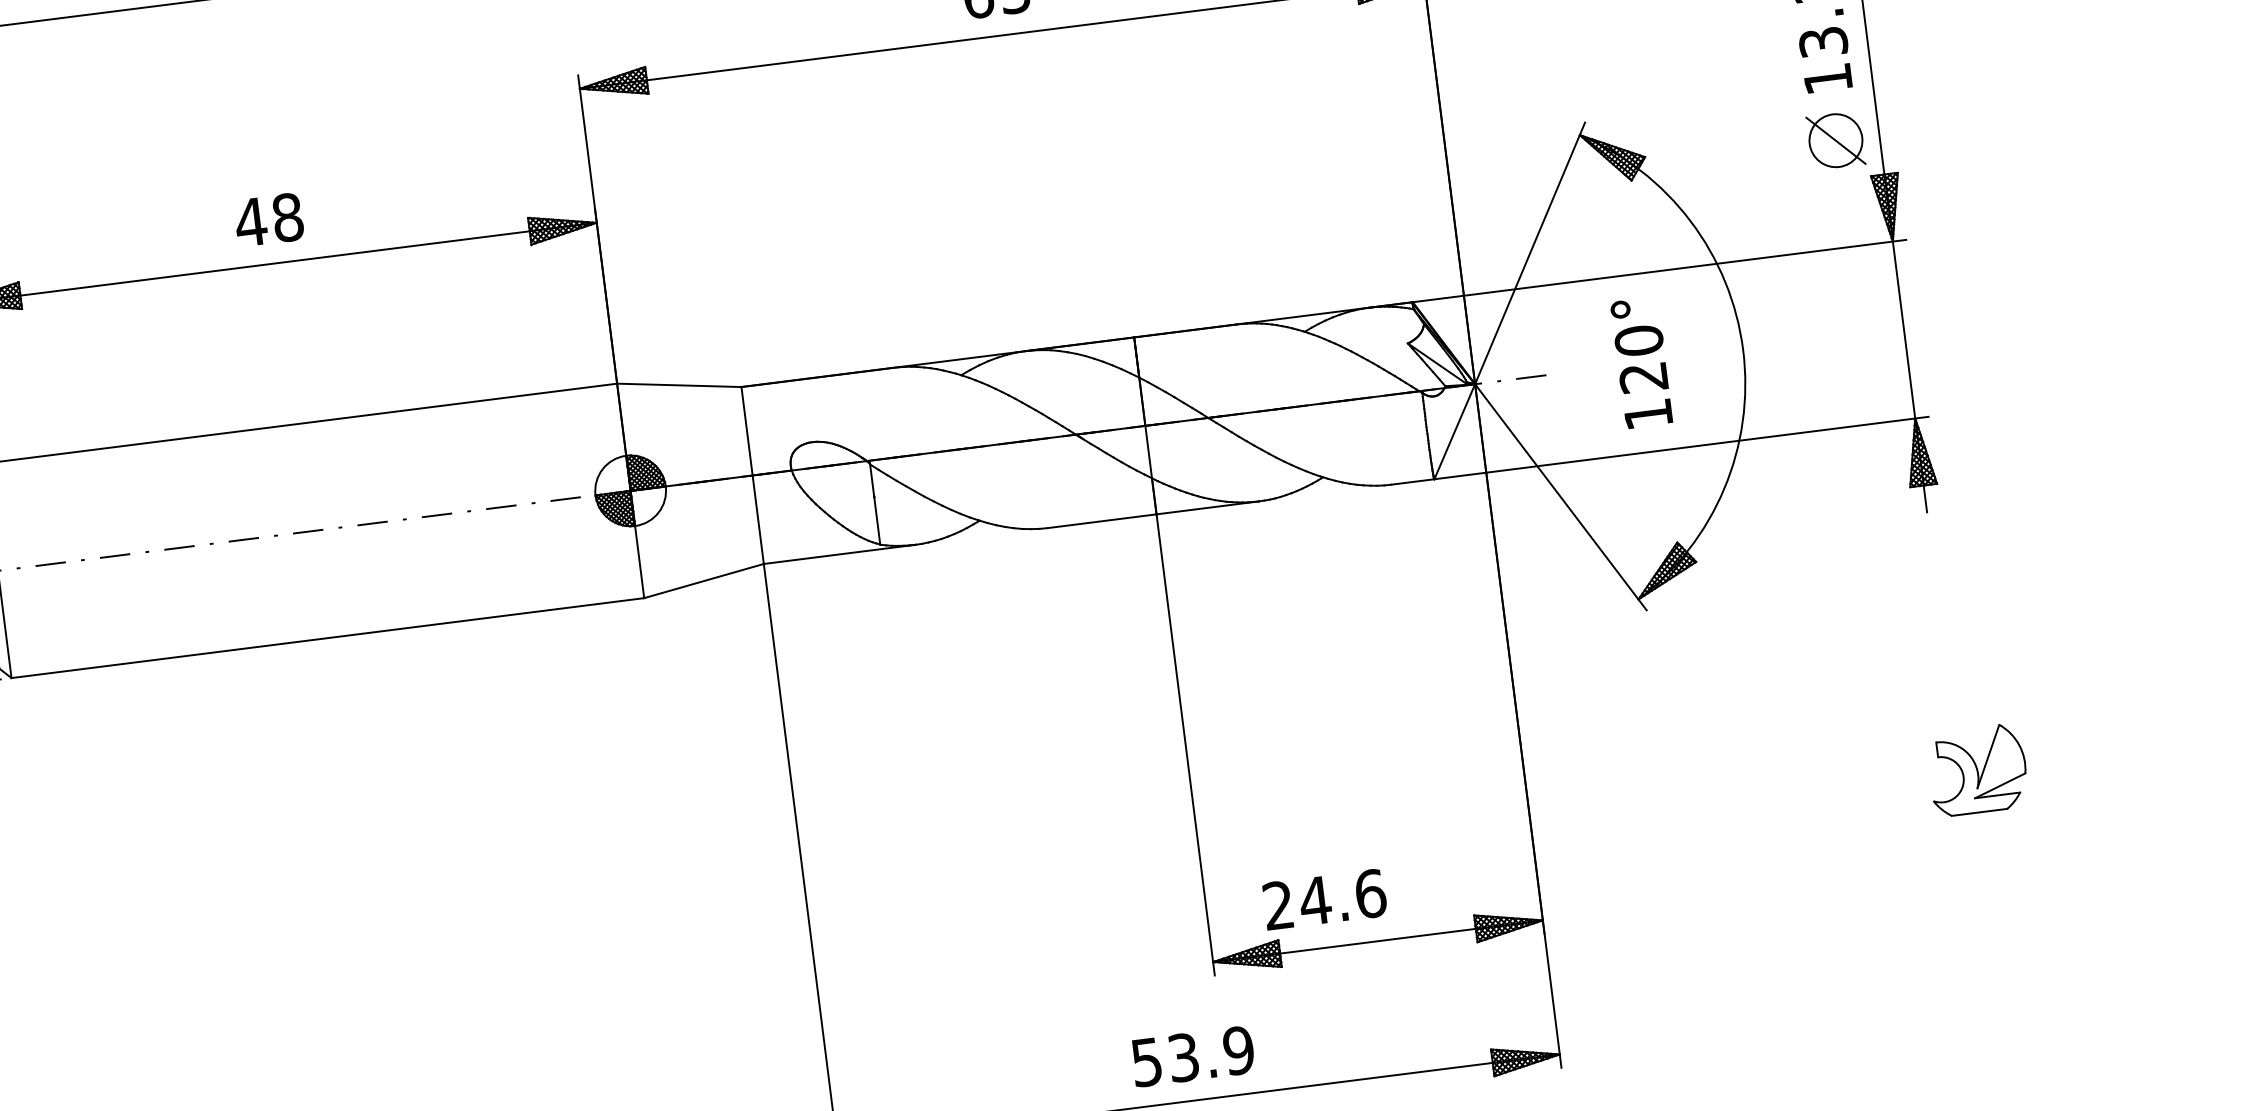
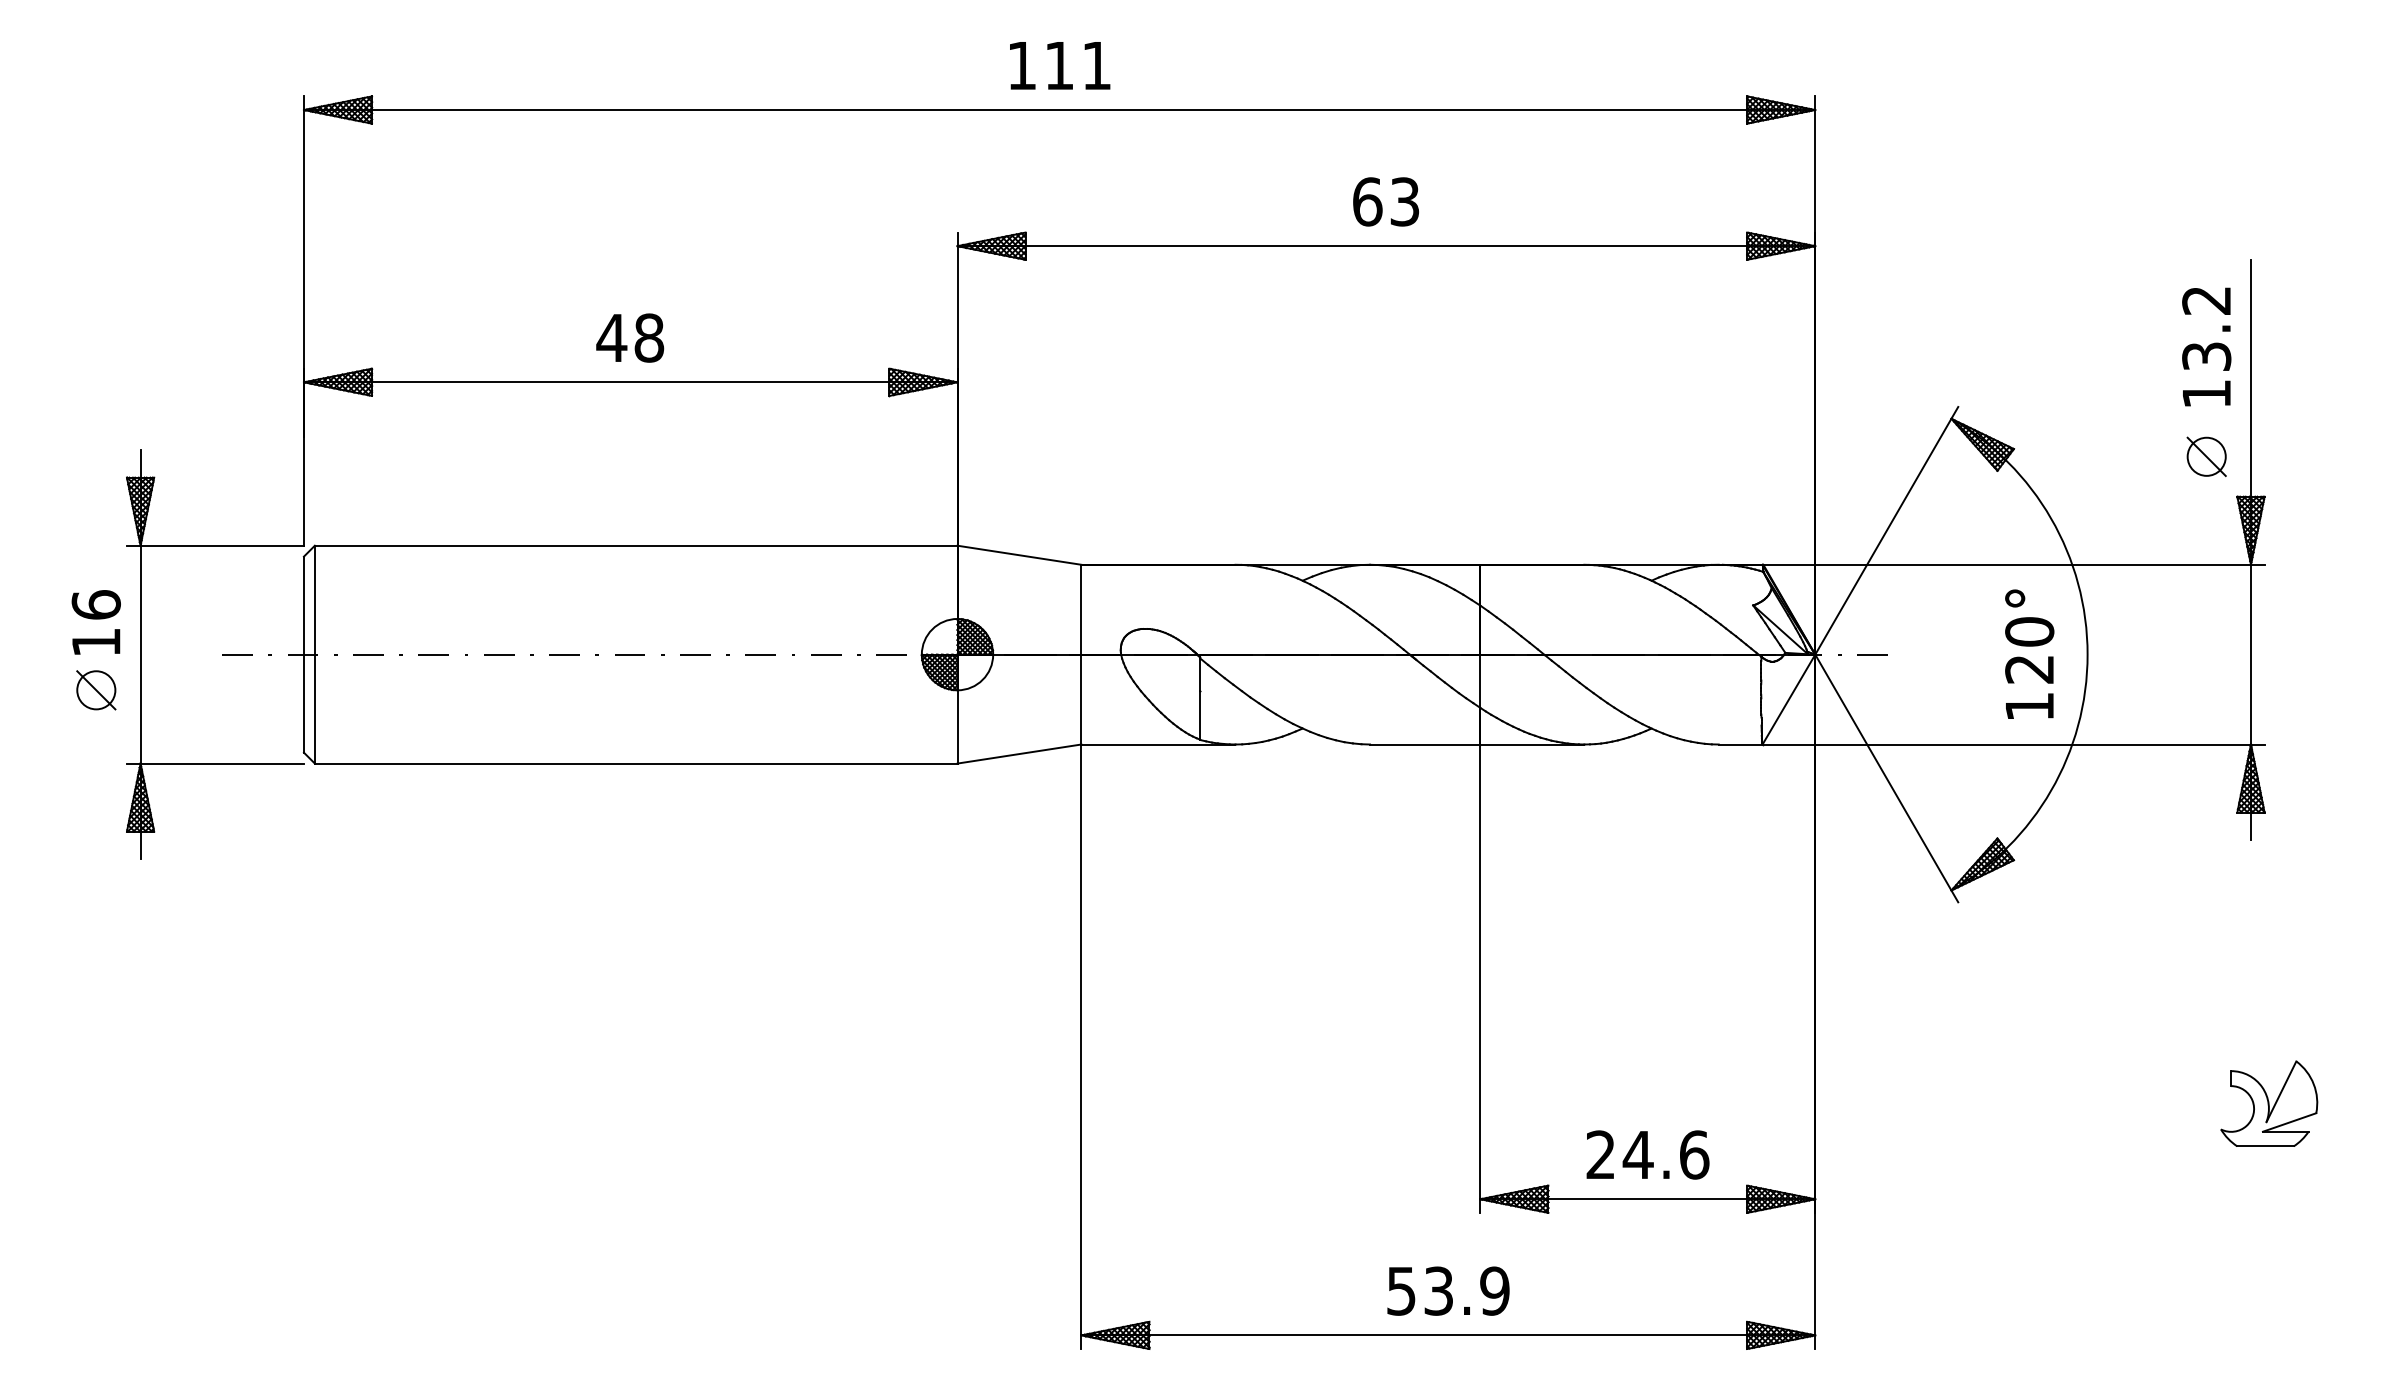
part: (1835, 140) -> (2206, 456), size x0.71
text: (1641, 362) -> (2029, 653), moved
text: (1324, 899) -> (1647, 1154), moved

